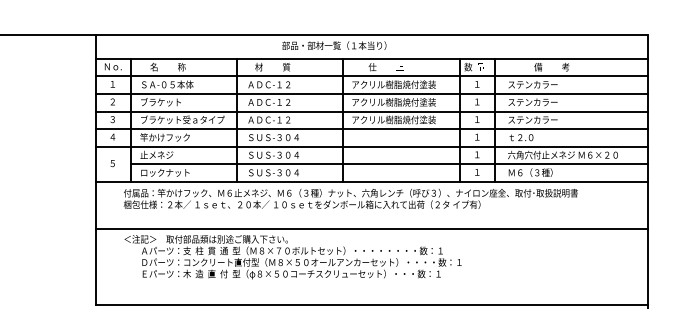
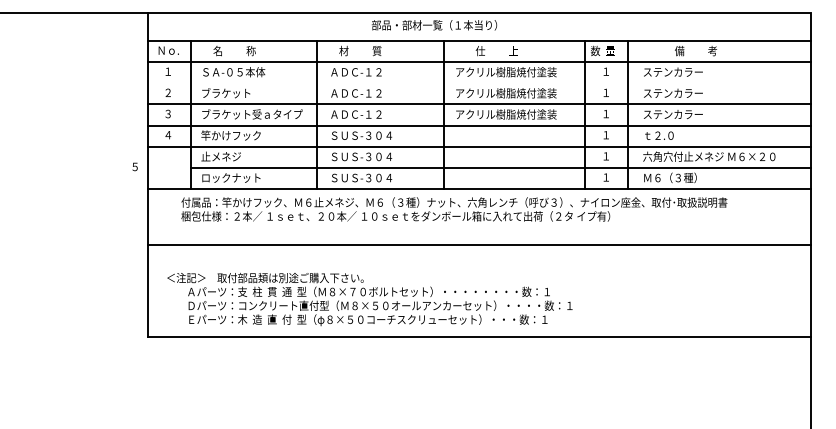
line: (371, 94) -> (479, 83), removed
text: (112, 163) -> (134, 166), moved
text: (292, 257) -> (369, 299), moved

